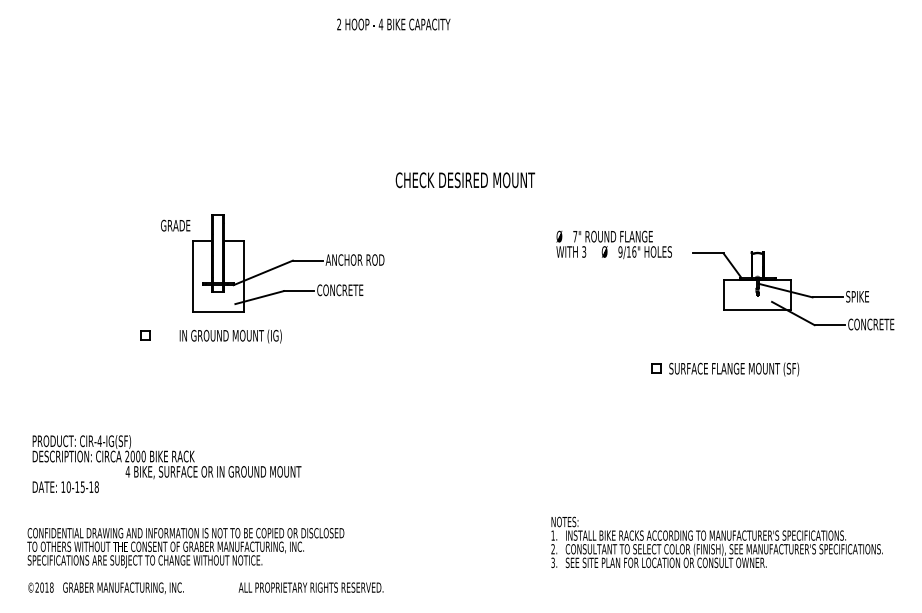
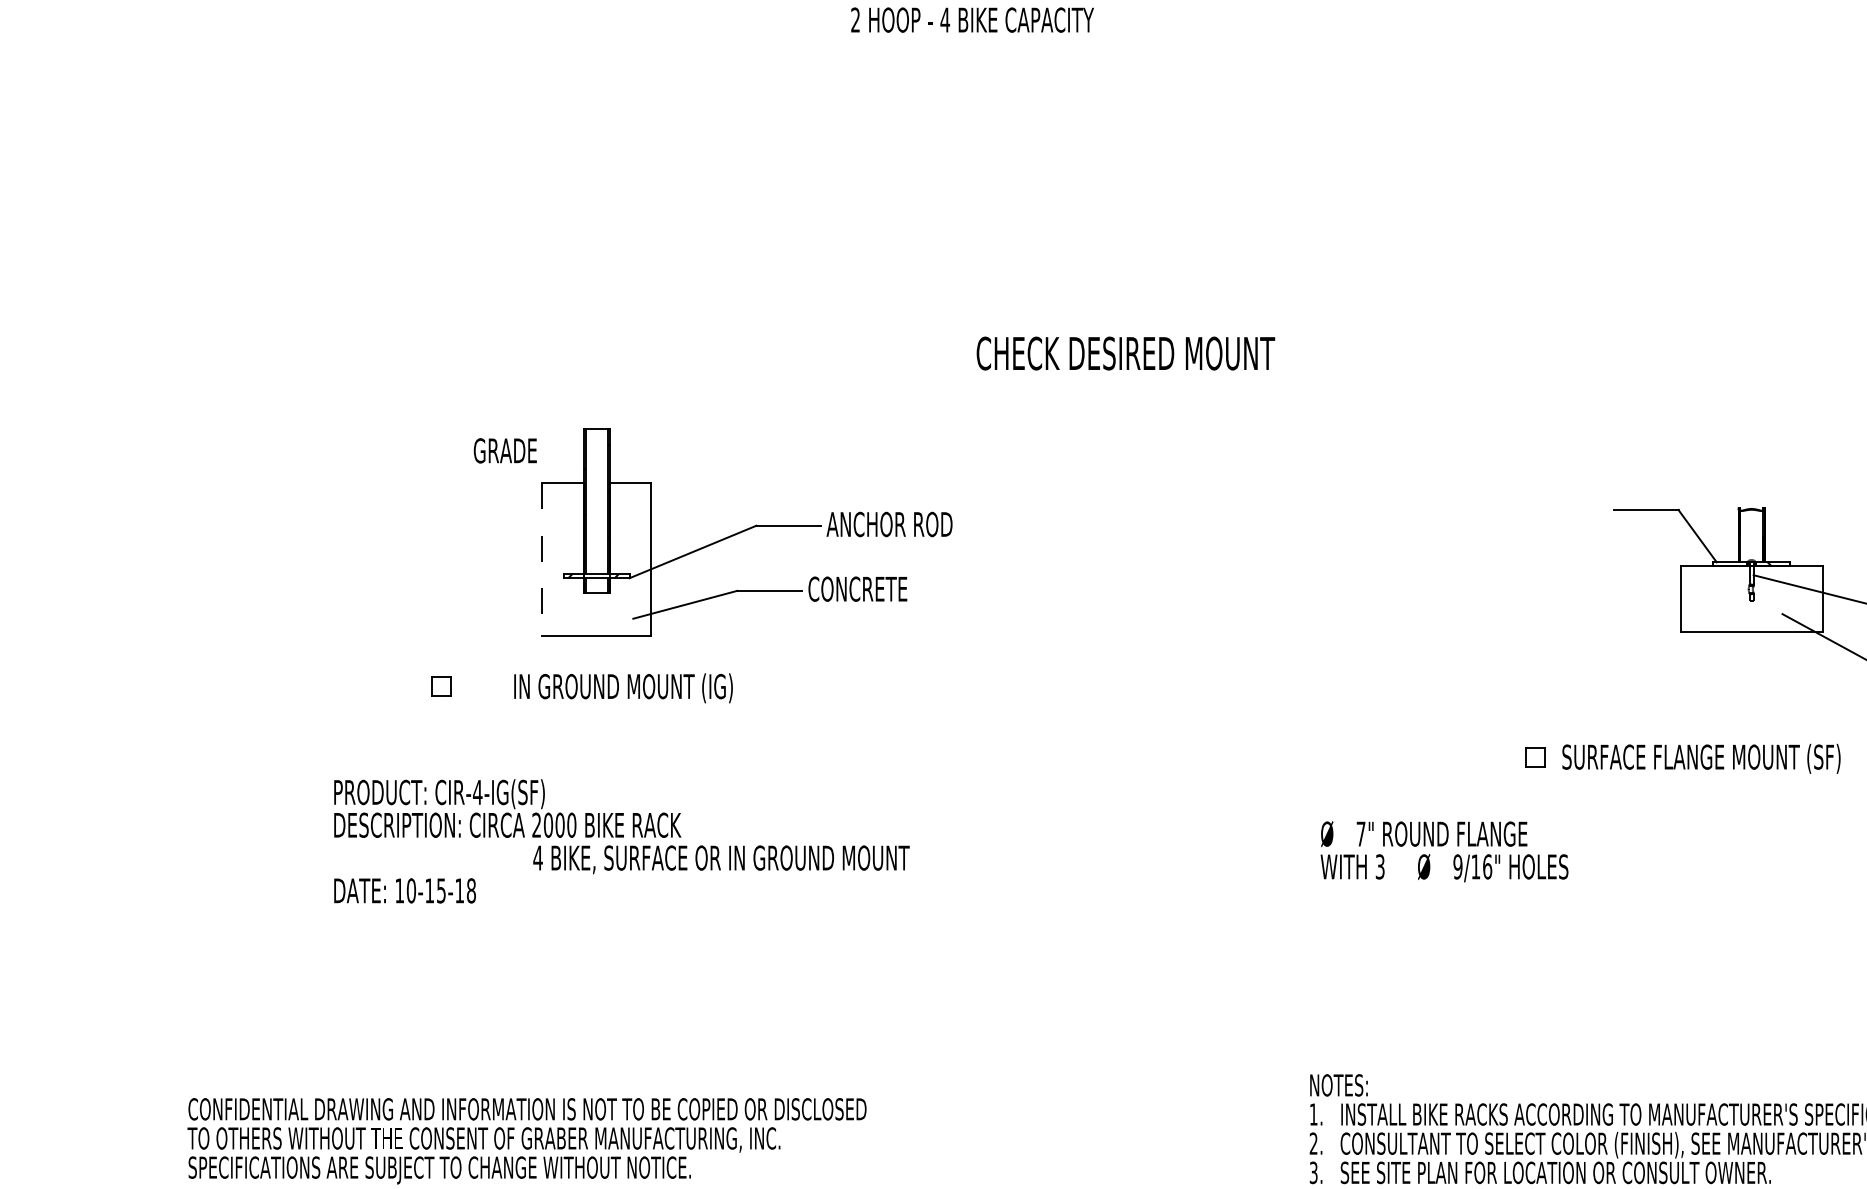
text: (613, 244) -> (1442, 850), moved
line: (192, 276) -> (541, 559), solid -> dashed
text: (166, 464) -> (620, 842), moved

